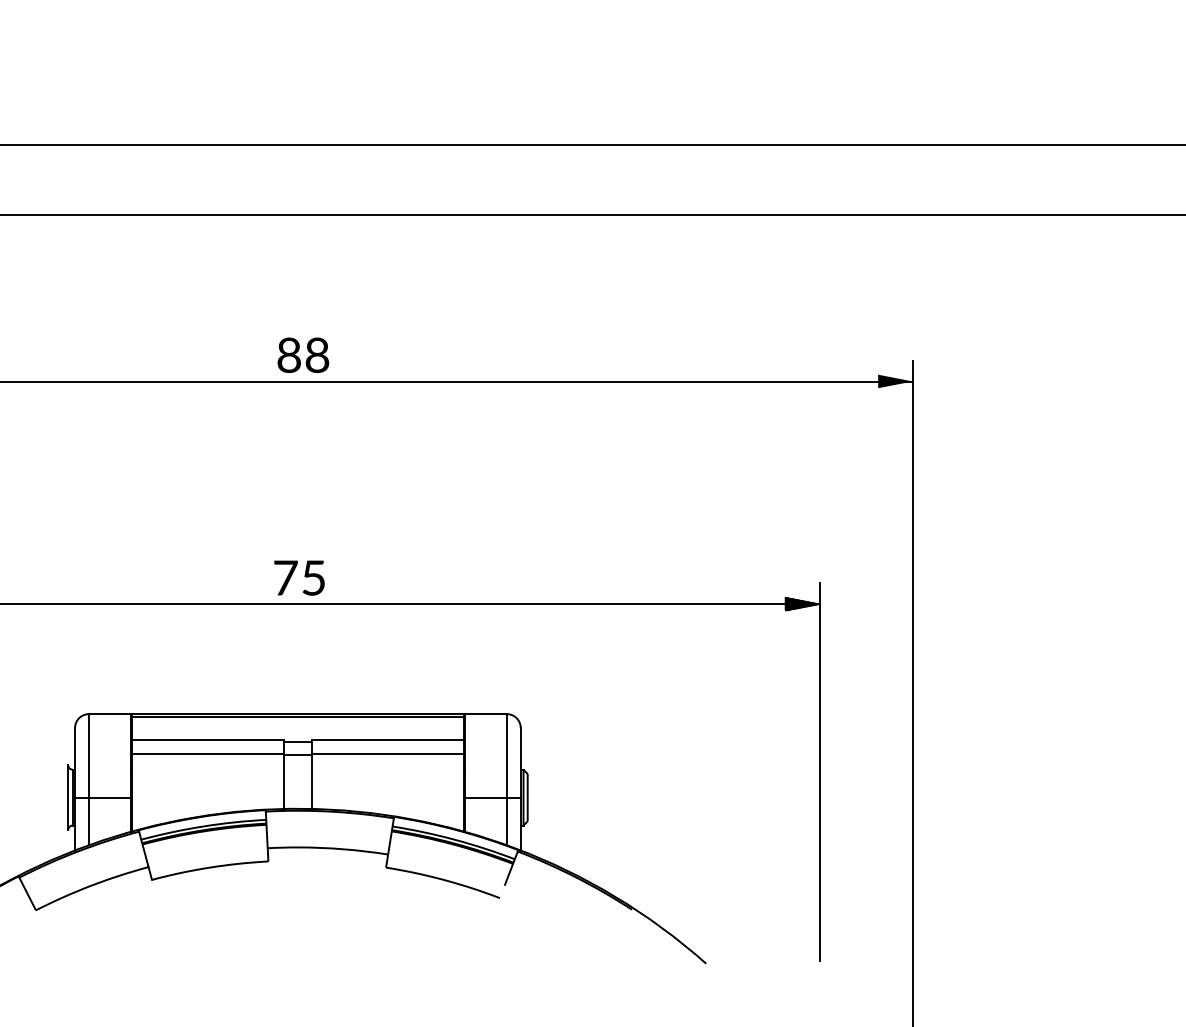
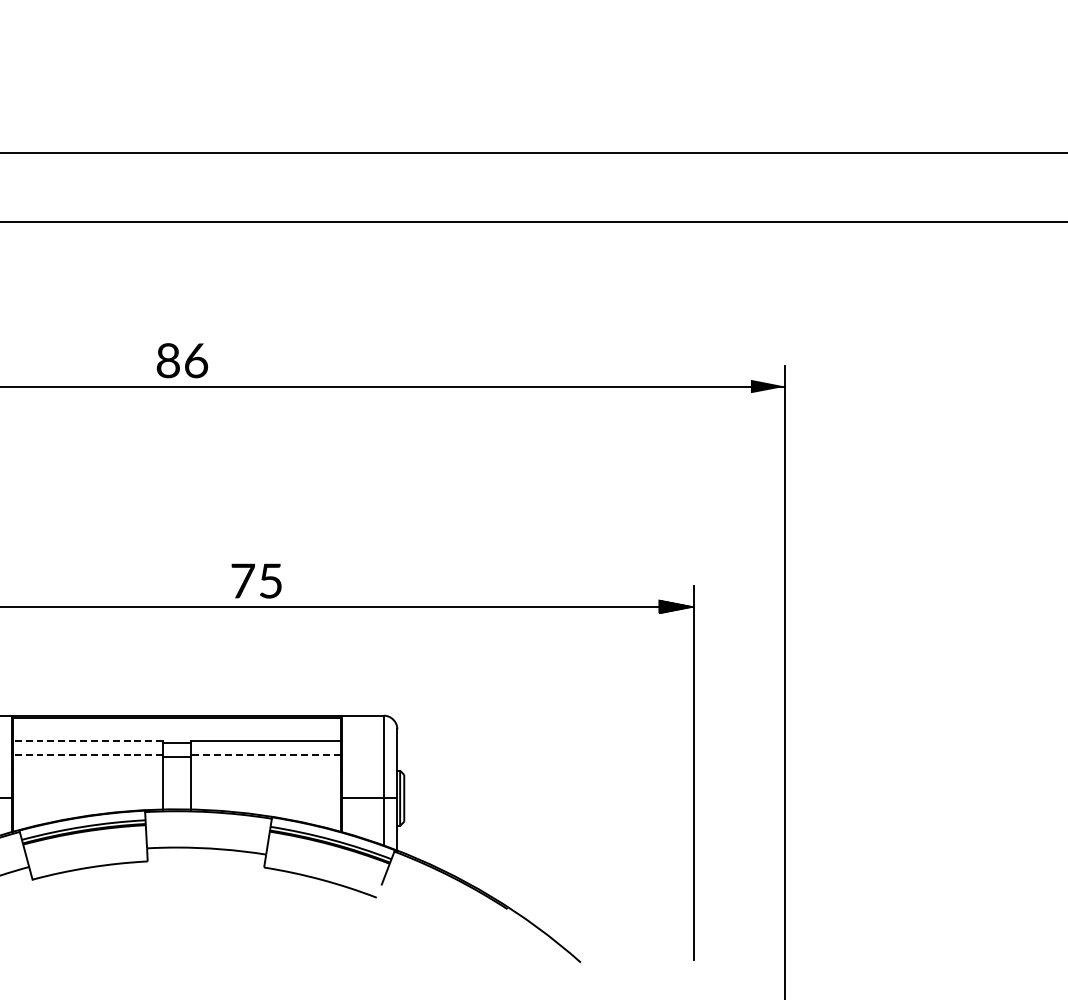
text: (317, 354) -> (196, 359), 88 -> 86
text: (299, 577) -> (256, 580), moved
line: (208, 740) -> (88, 741), solid -> dashed
line: (208, 753) -> (88, 754), solid -> dashed
line: (387, 753) -> (265, 754), solid -> dashed

